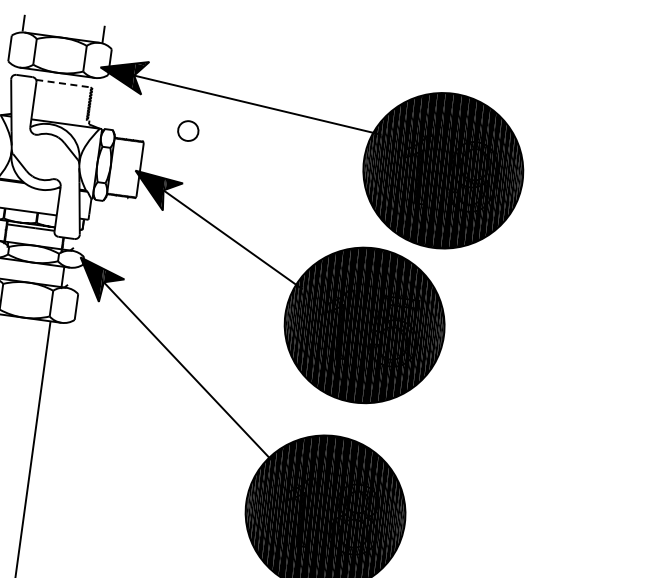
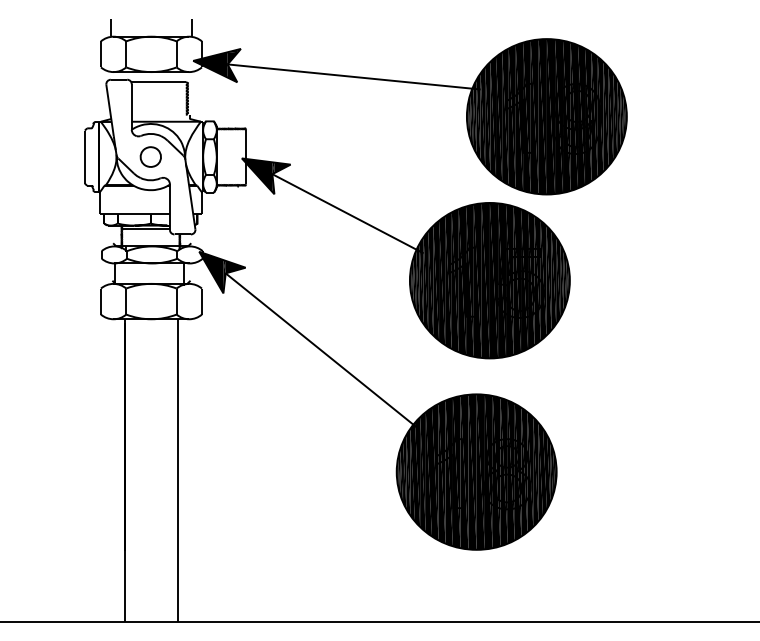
line: (64, 84) -> (159, 82), dashed -> solid
part: (188, 130) -> (150, 156), moved

